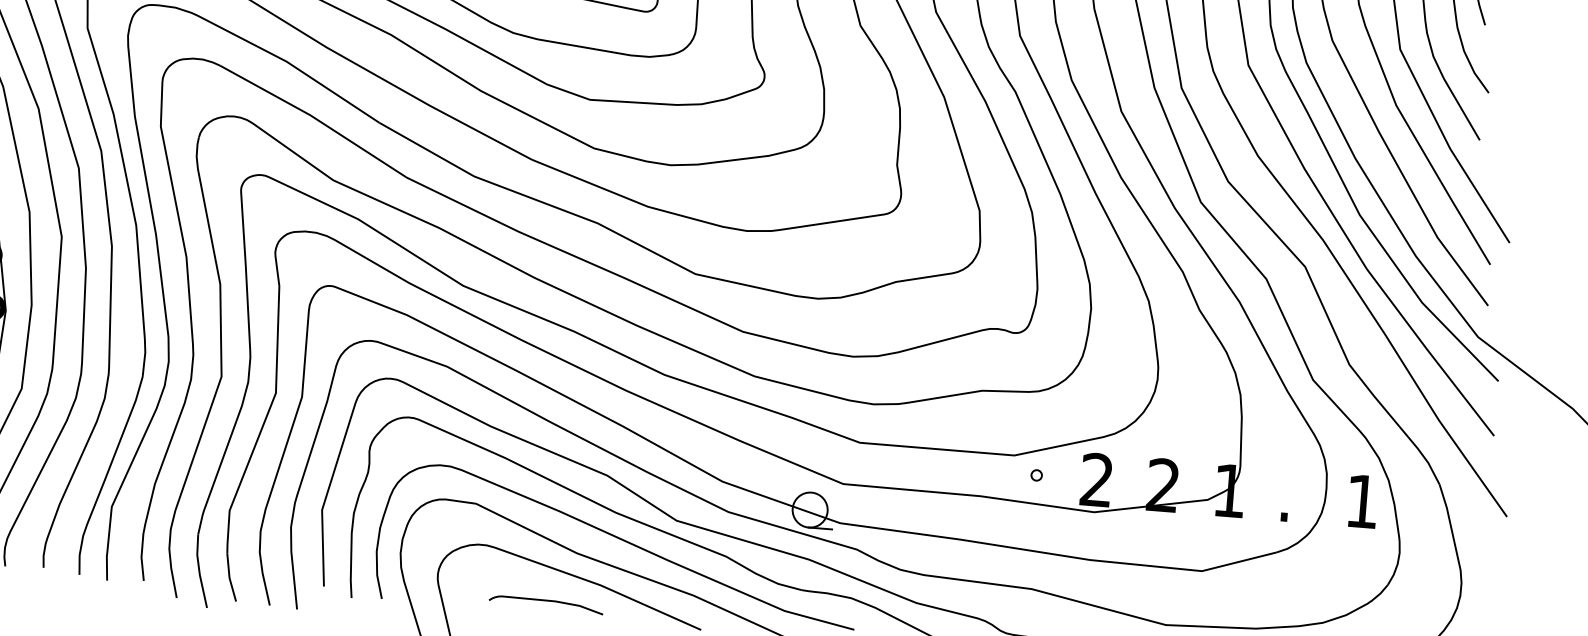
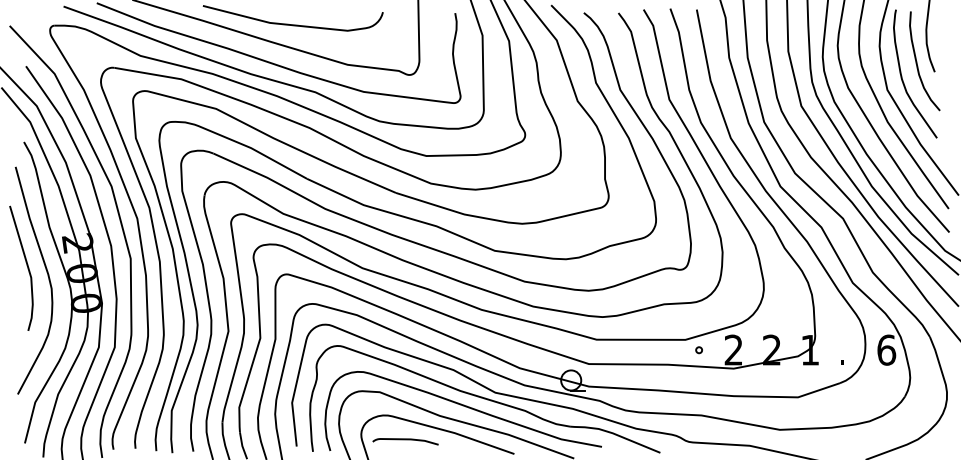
text: (1362, 500) -> (886, 349), 1 -> 6
curve: (546, 602) -> (405, 440), moved

